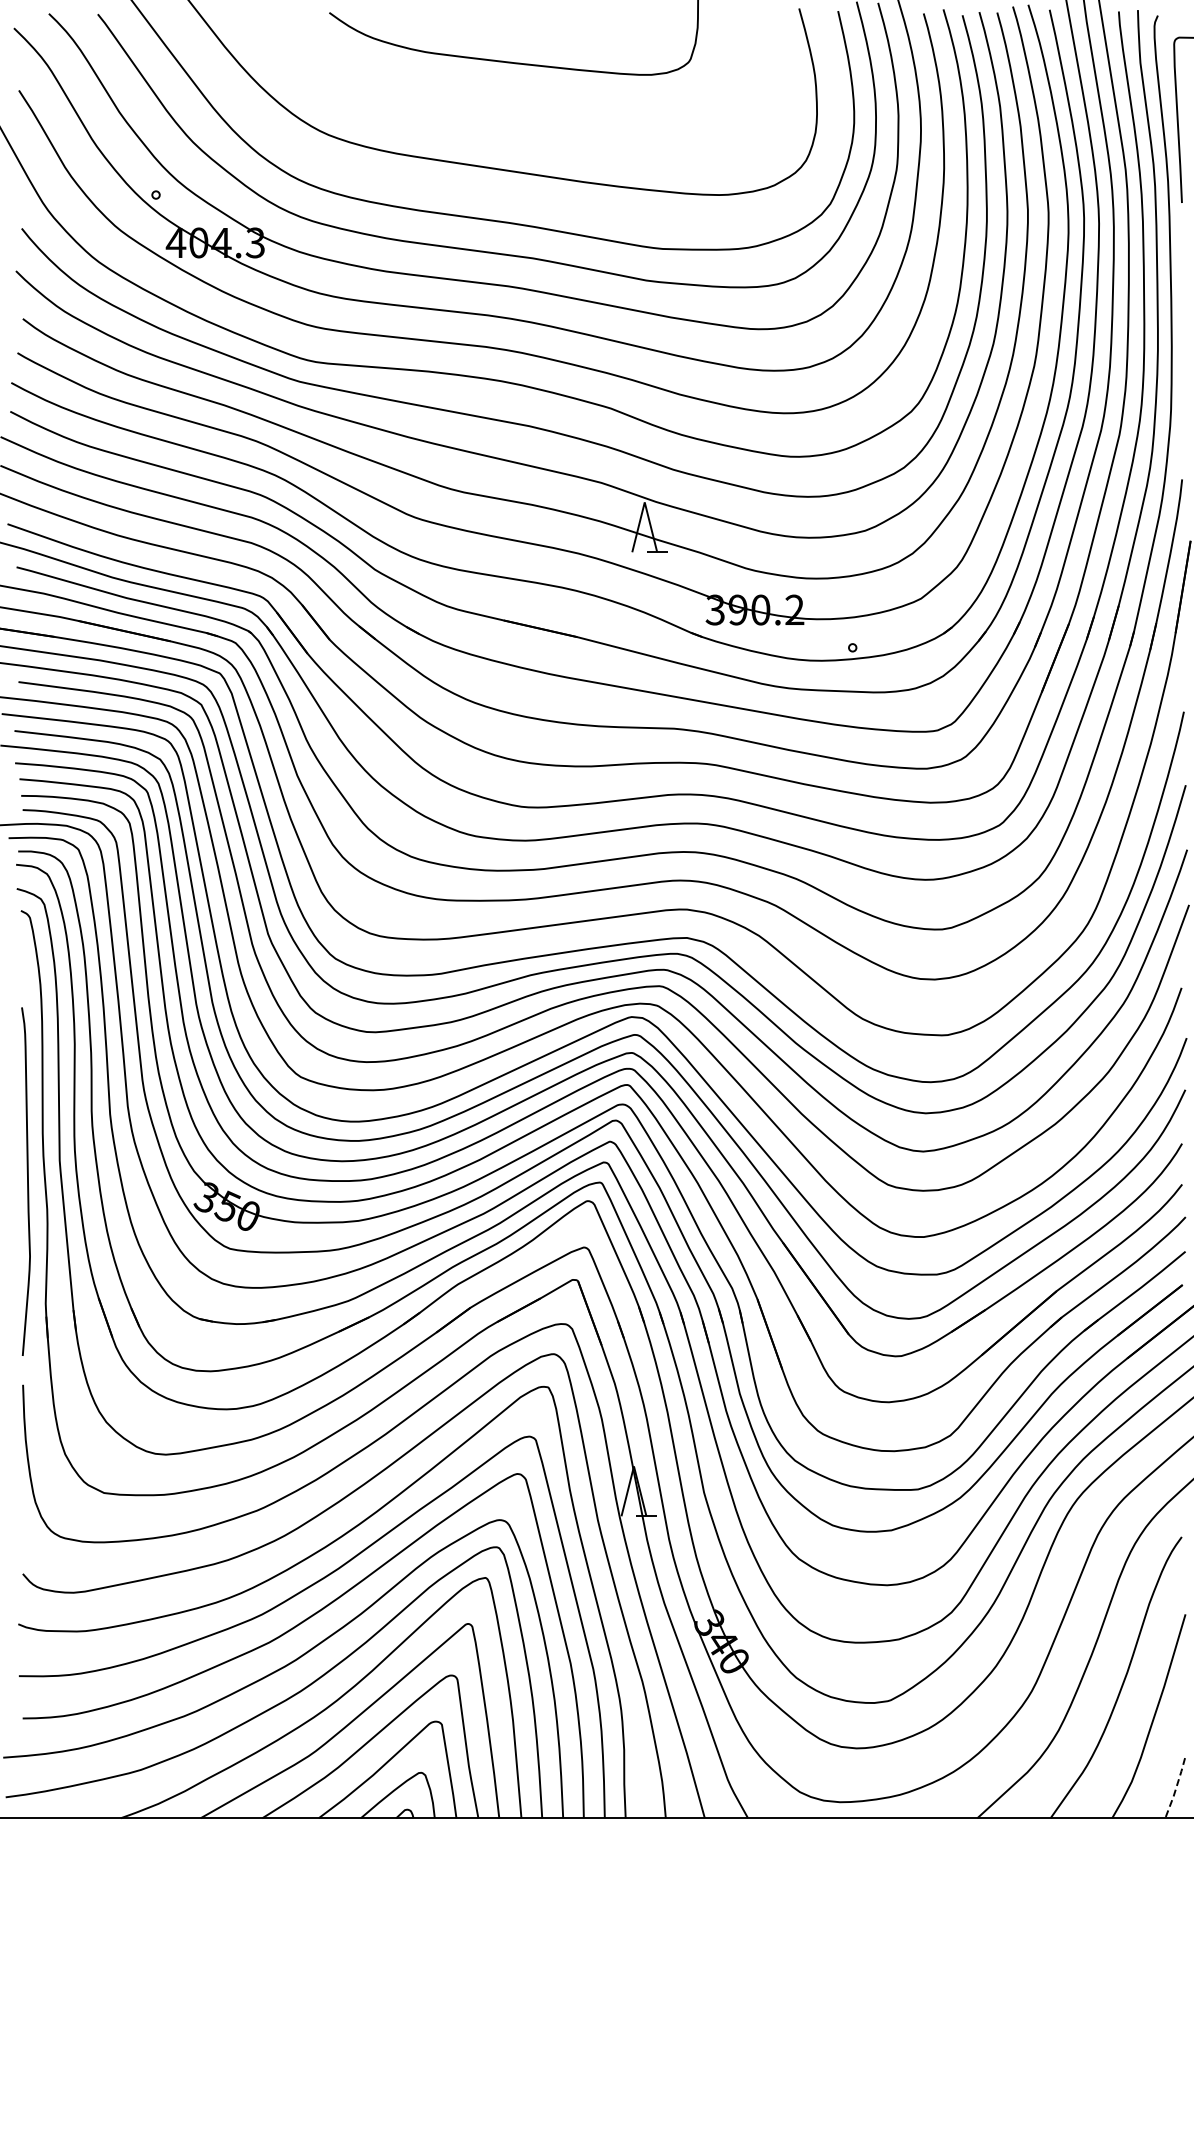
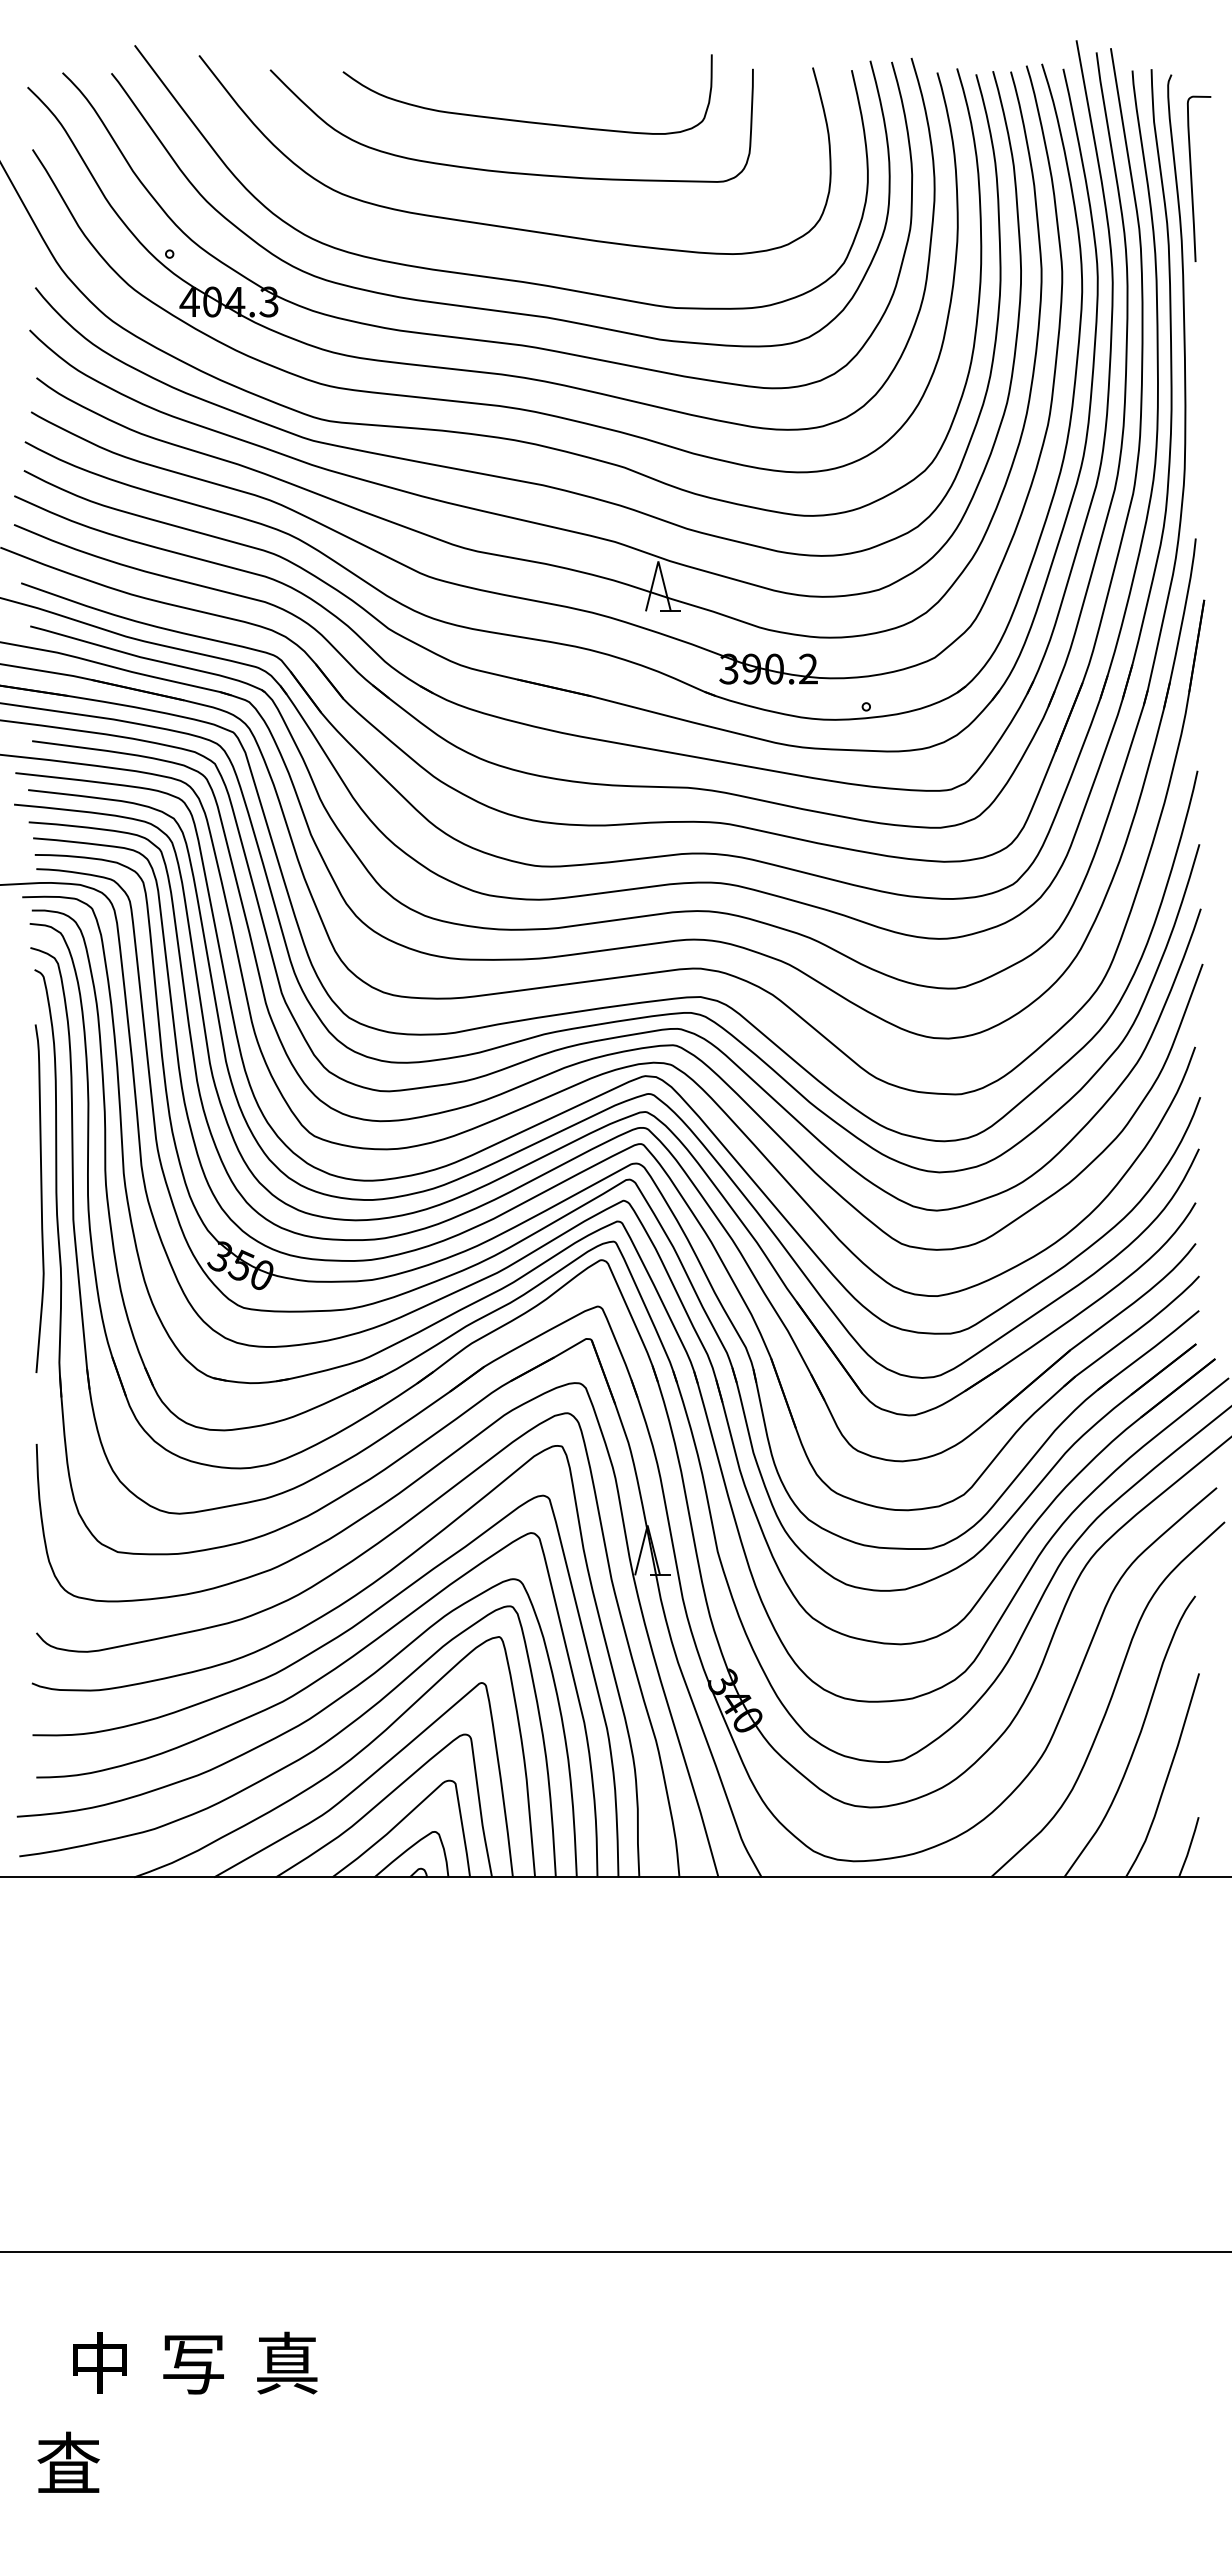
curve: (496, 112) -> (510, 171), added
curve: (26, 1181) -> (40, 1198), moved
line: (1175, 1789) -> (1189, 1848), dashed -> solid

